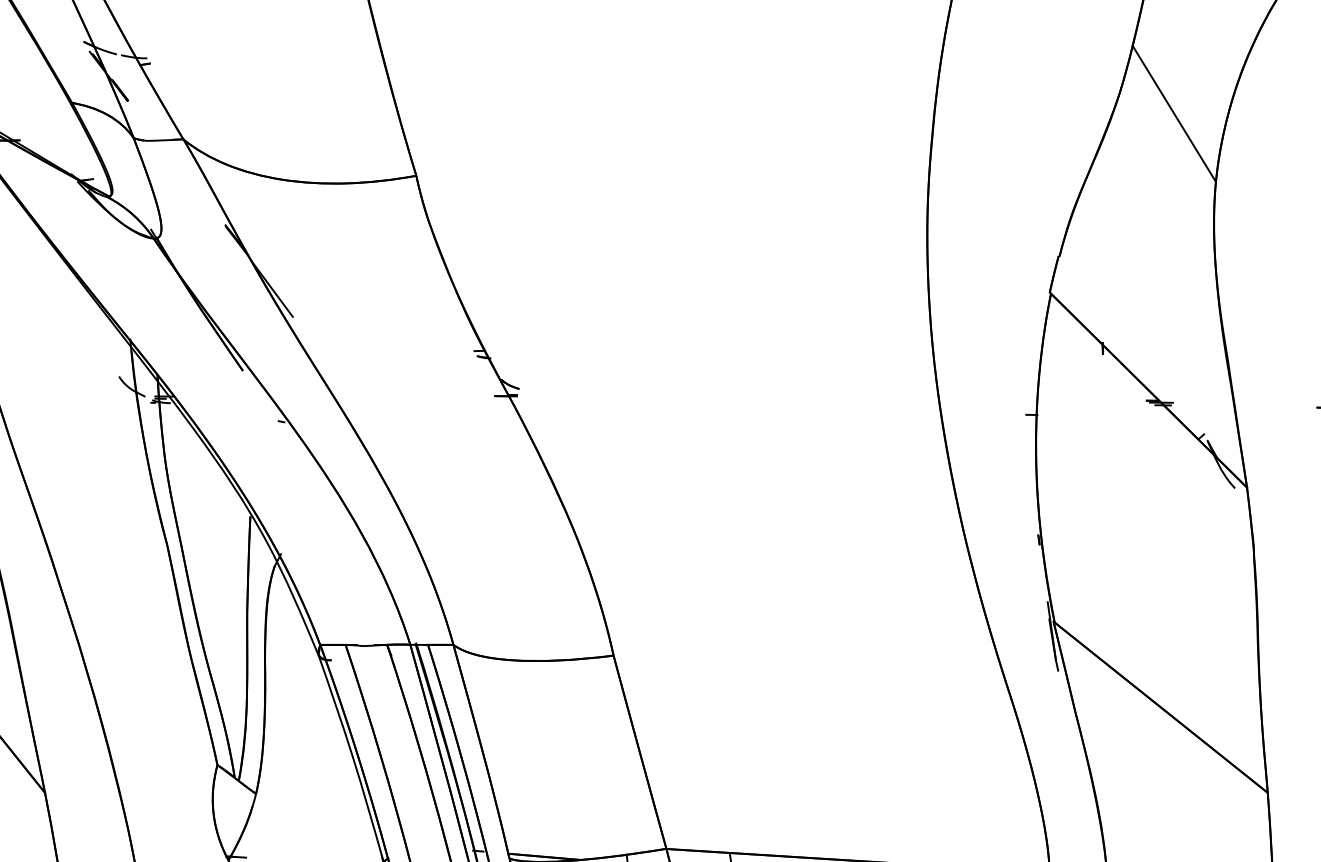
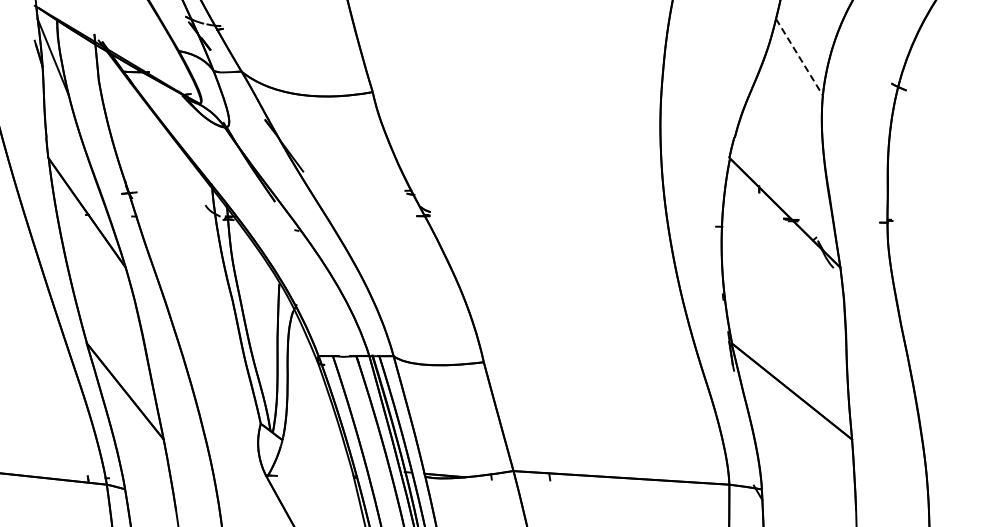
line: (1174, 114) -> (799, 57), solid -> dashed

